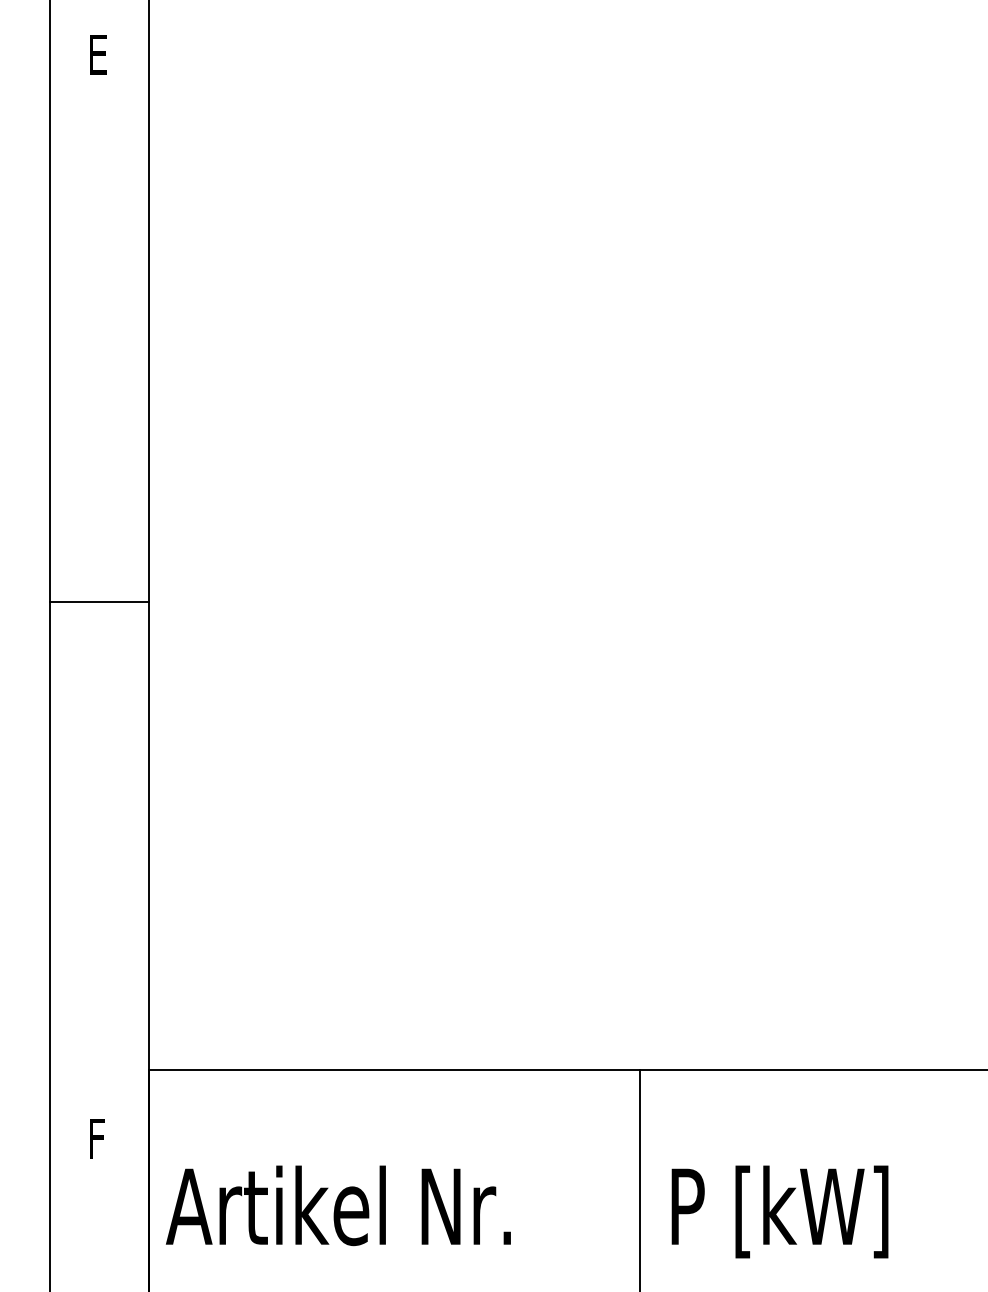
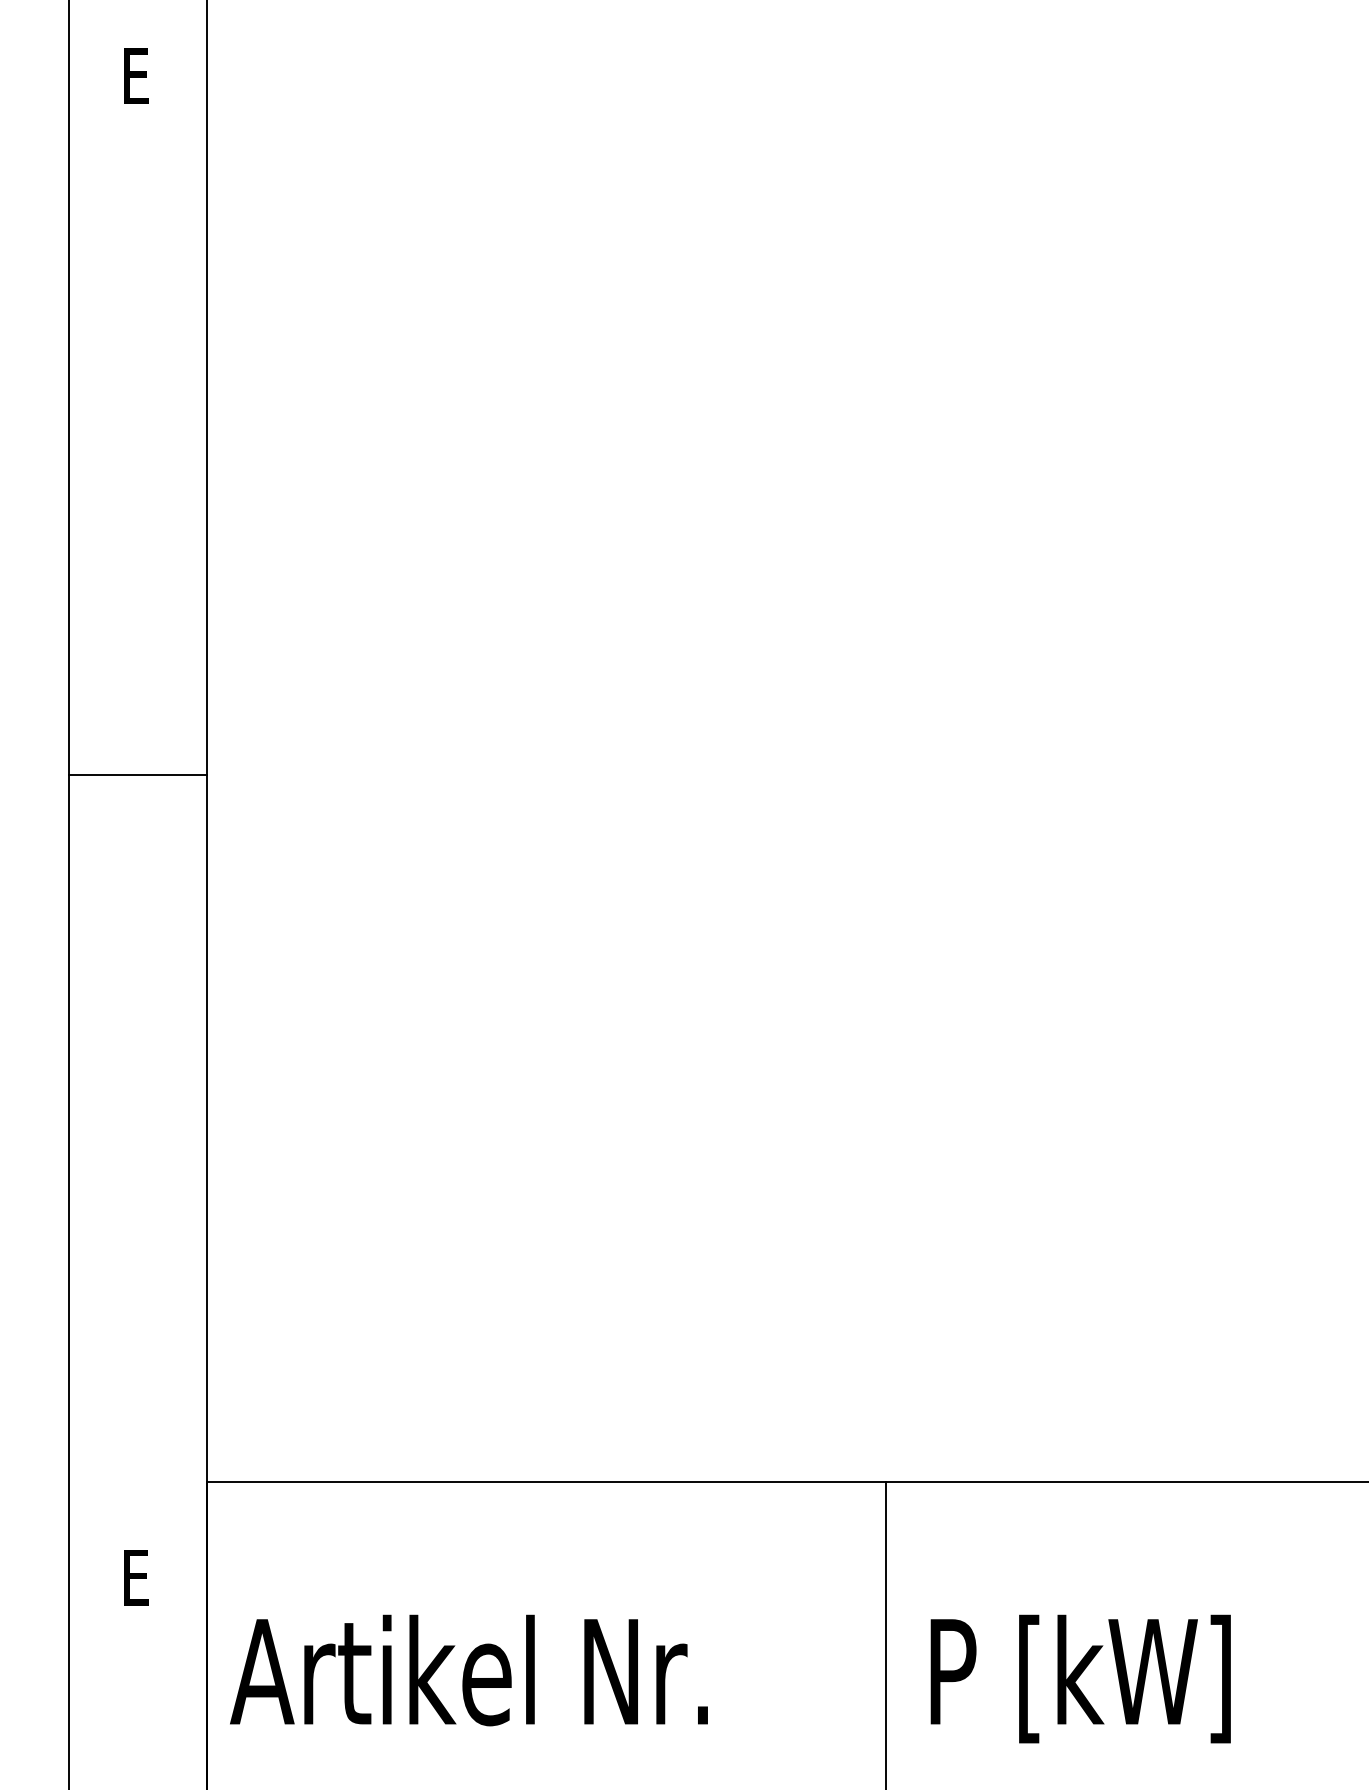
line: (98, 602) -> (136, 775), moved
text: (99, 1138) -> (137, 1577), F -> E

